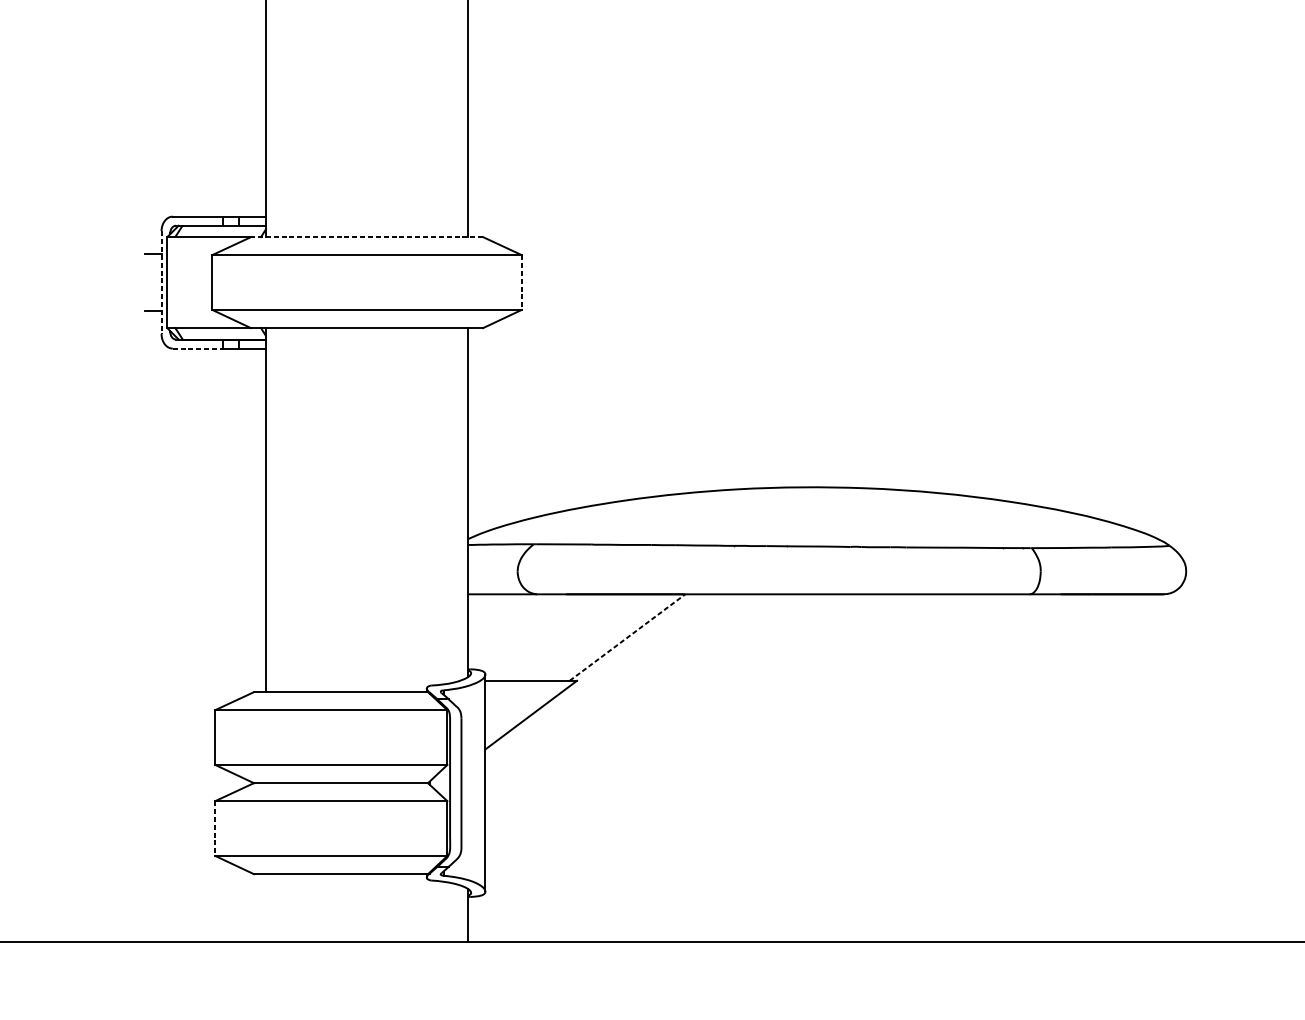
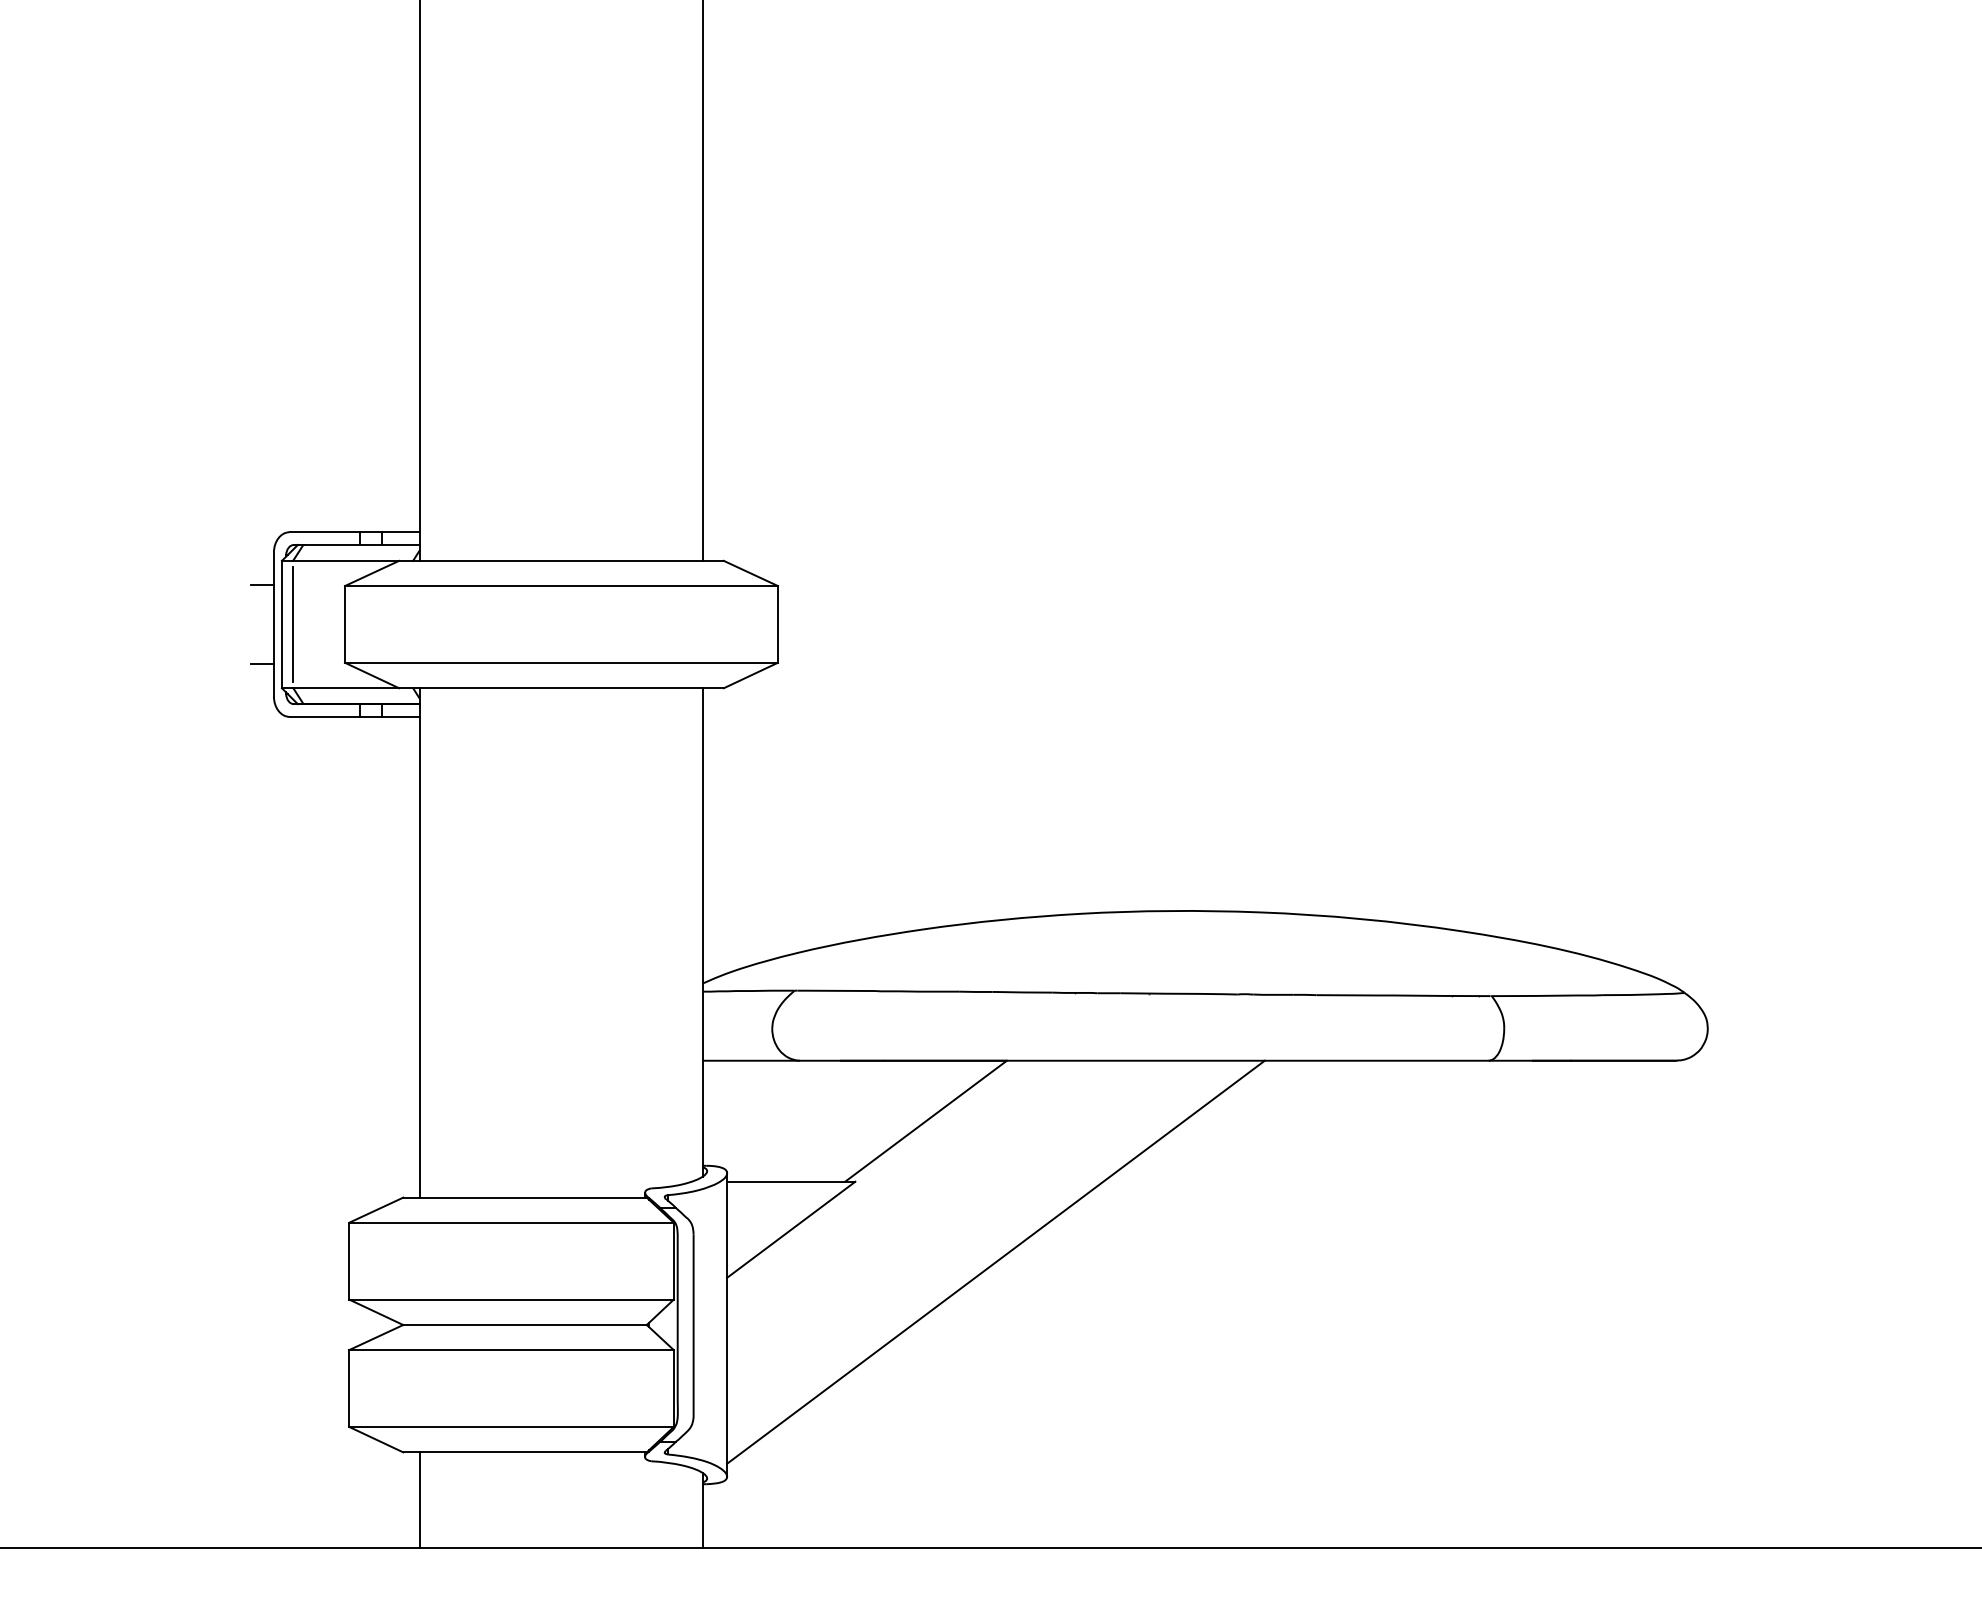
line: (366, 236) -> (560, 560), dashed -> solid
line: (161, 282) -> (273, 624), dashed -> solid
line: (175, 282) -> (293, 624), added
line: (521, 282) -> (777, 624), dashed -> solid
line: (198, 348) -> (325, 716), dashed -> solid
line: (627, 637) -> (926, 1121), dashed -> solid
line: (677, 737) -> (995, 1261), added
line: (215, 829) -> (349, 1389), dashed -> solid
line: (265, 907) -> (419, 1499), added

